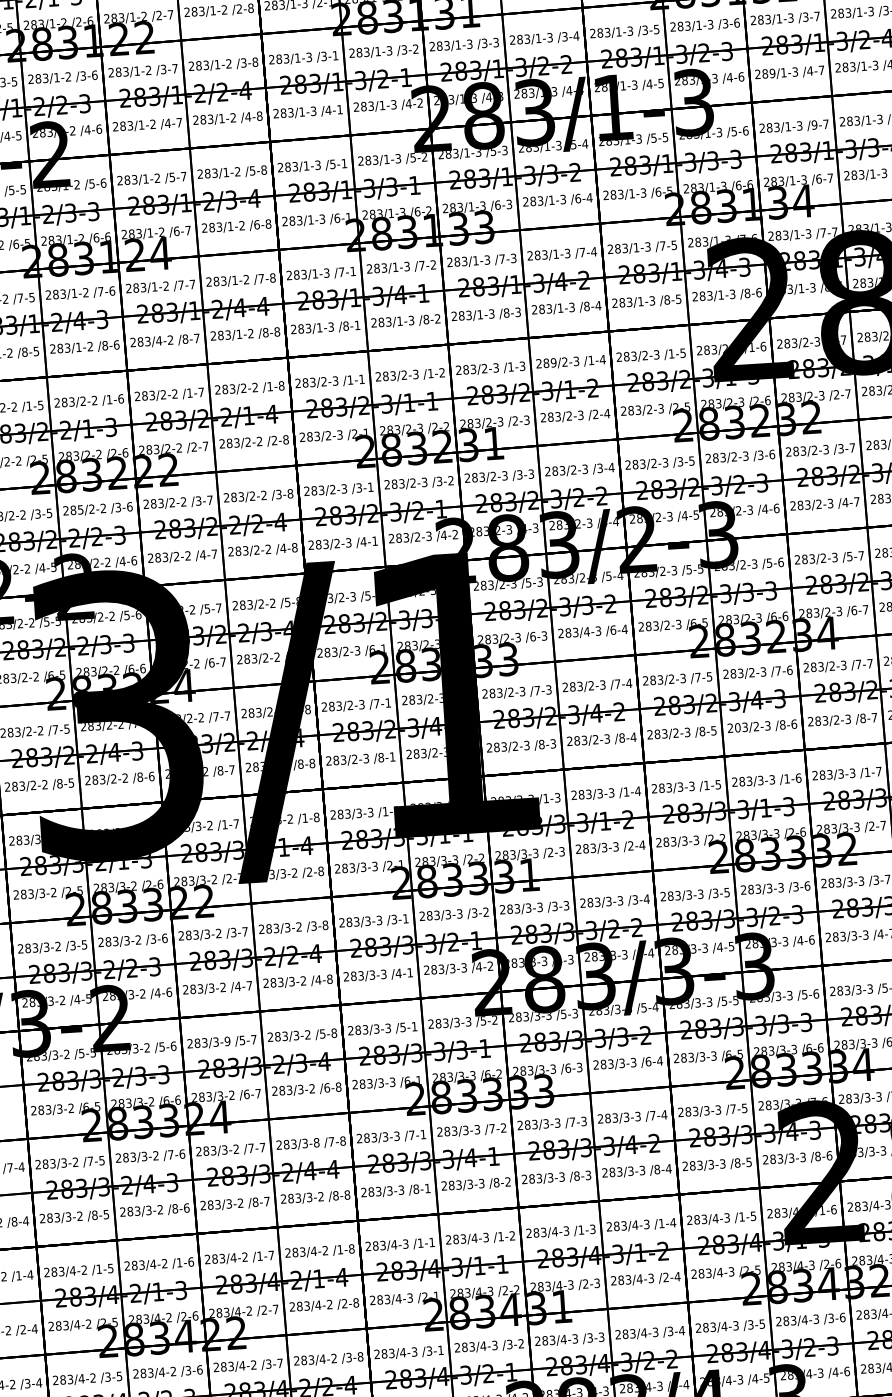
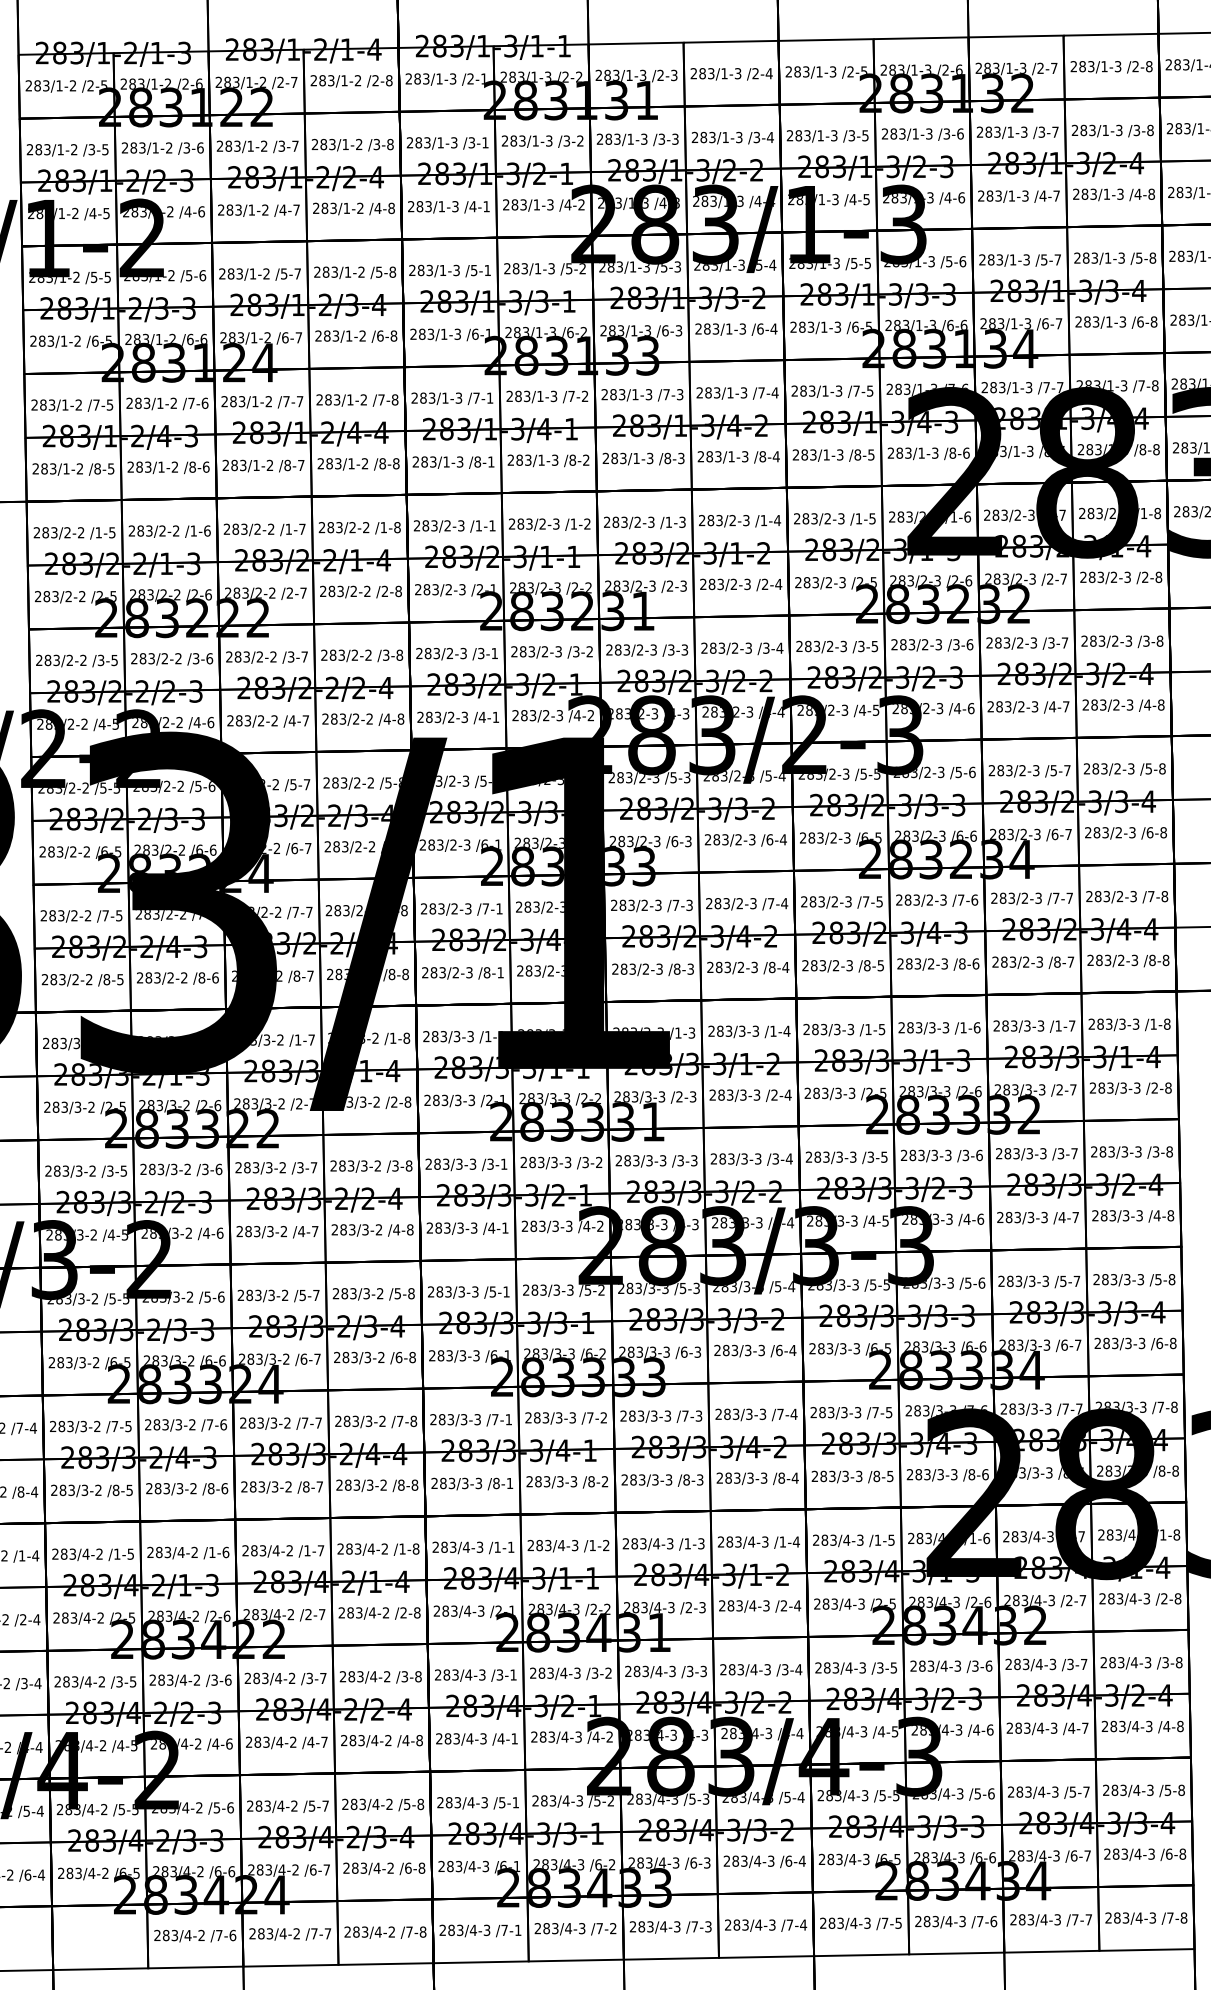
text: (772, 72) -> (998, 195), 289/1-3 -> 283/1-3
text: (813, 124) -> (1043, 259), /9-7 -> /5-7
text: (159, 340) -> (256, 465), 283/4-2 -> 283/1-2
text: (553, 362) -> (719, 520), 289/2-3 -> 283/2-3
text: (80, 509) -> (151, 658), 285/2-2 -> 283/2-2
text: (586, 631) -> (738, 839), 283/4-3 -> 283/2-3
text: (737, 727) -> (909, 963), 203/2-3 -> 283/2-3
text: (722, 837) -> (883, 1092), /2-2 -> /2-5
text: (226, 1041) -> (284, 1295), 283/3-9 -> 283/3-2
text: (316, 1142) -> (382, 1421), 283/3-8 -> 283/3-2

